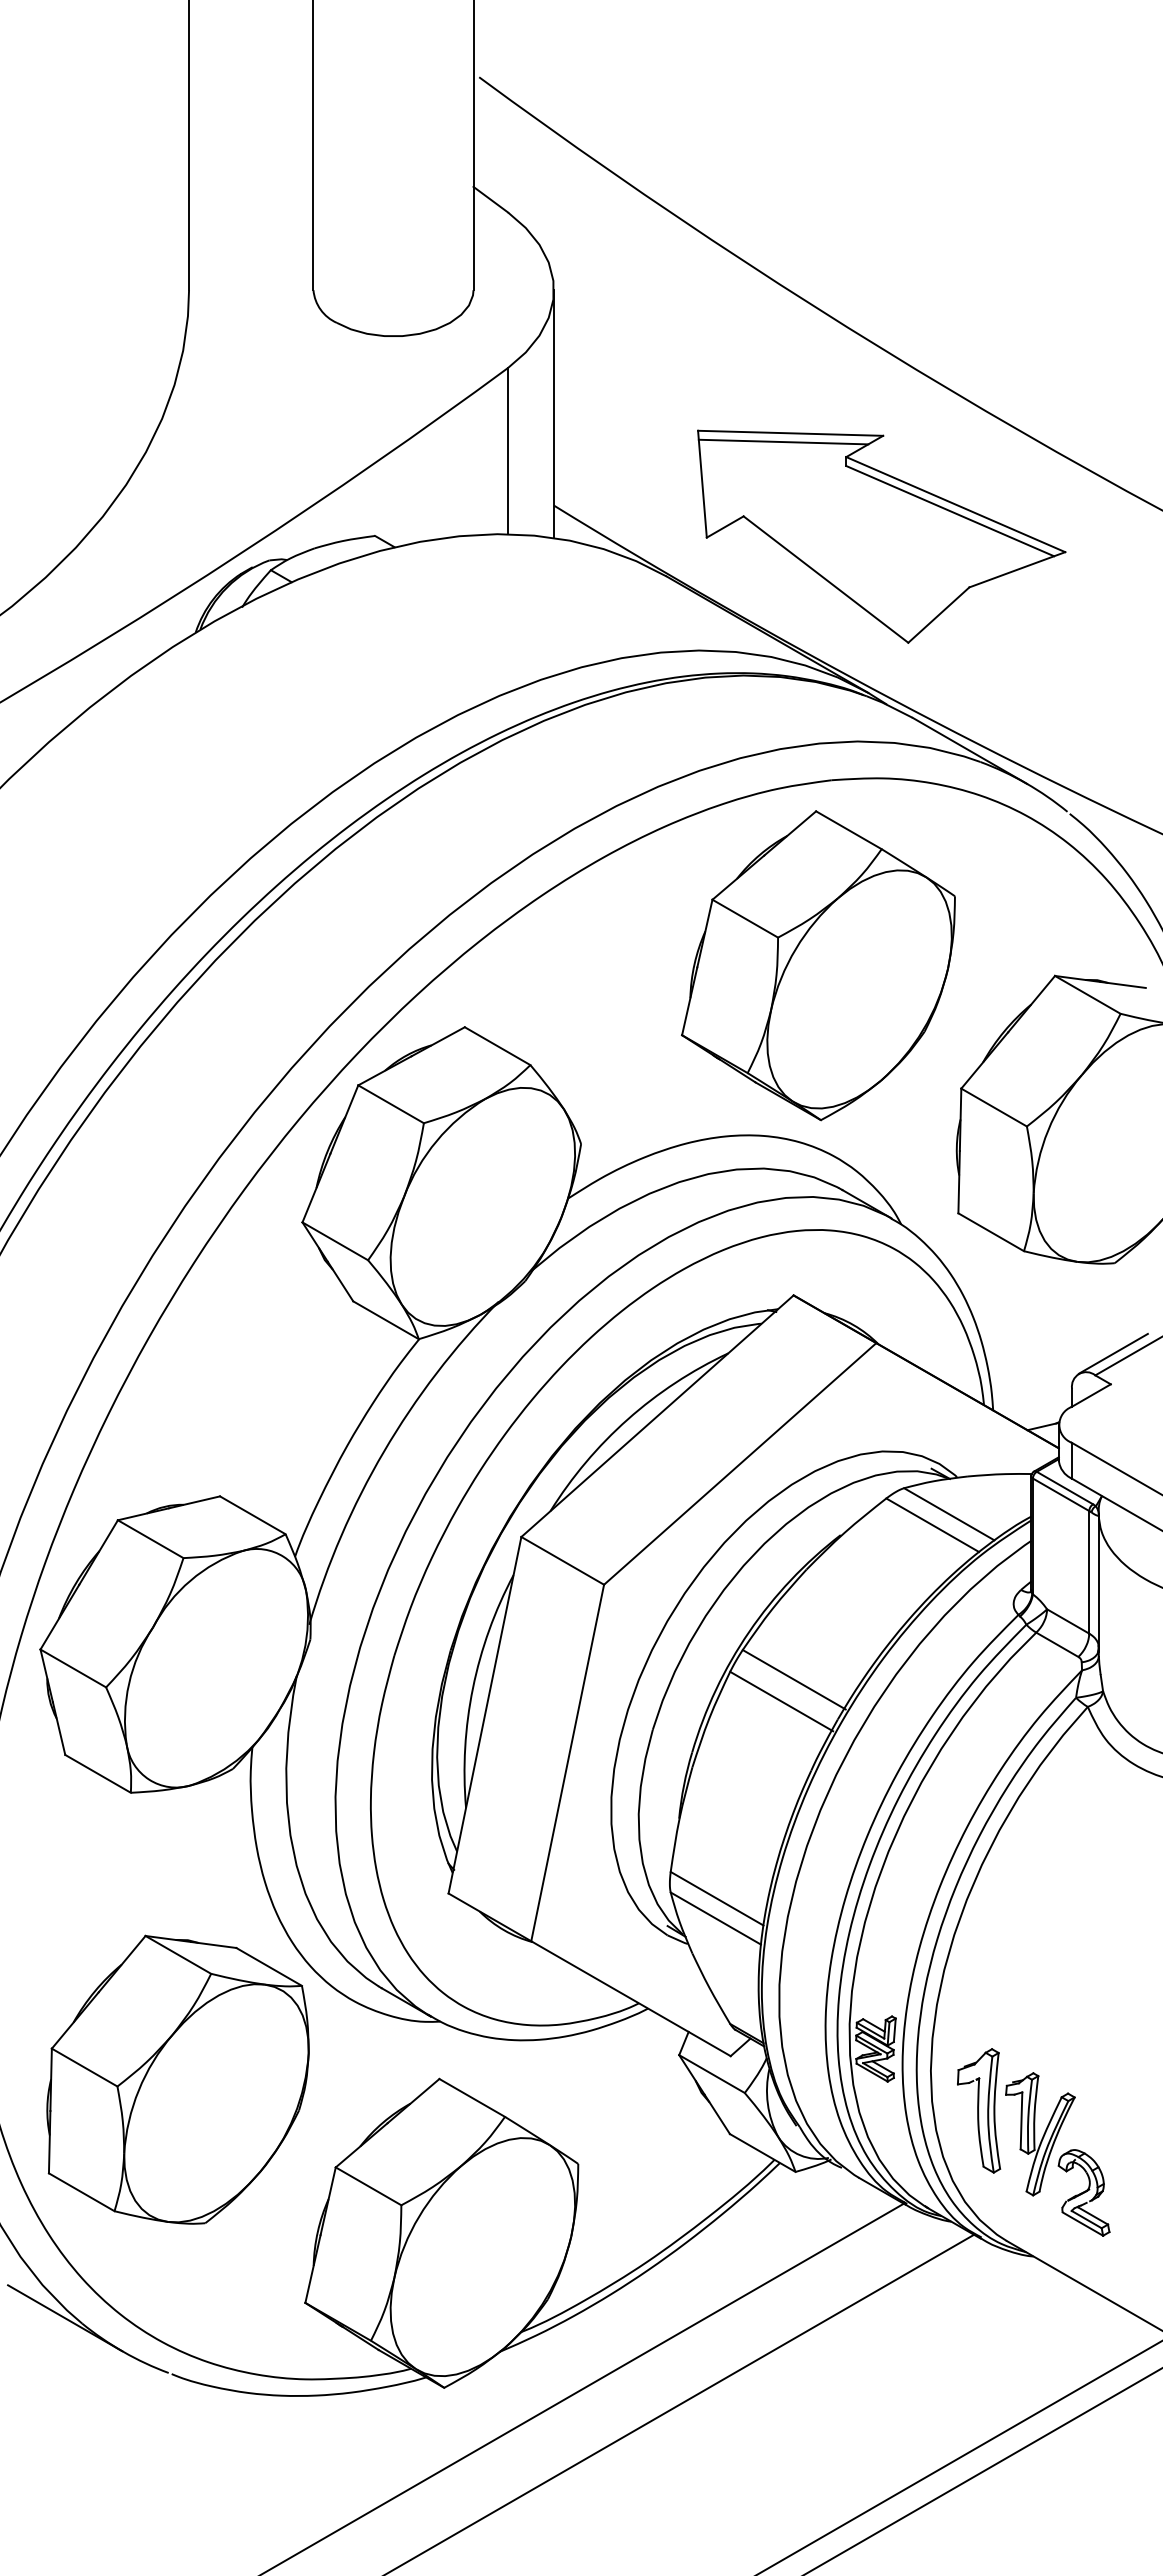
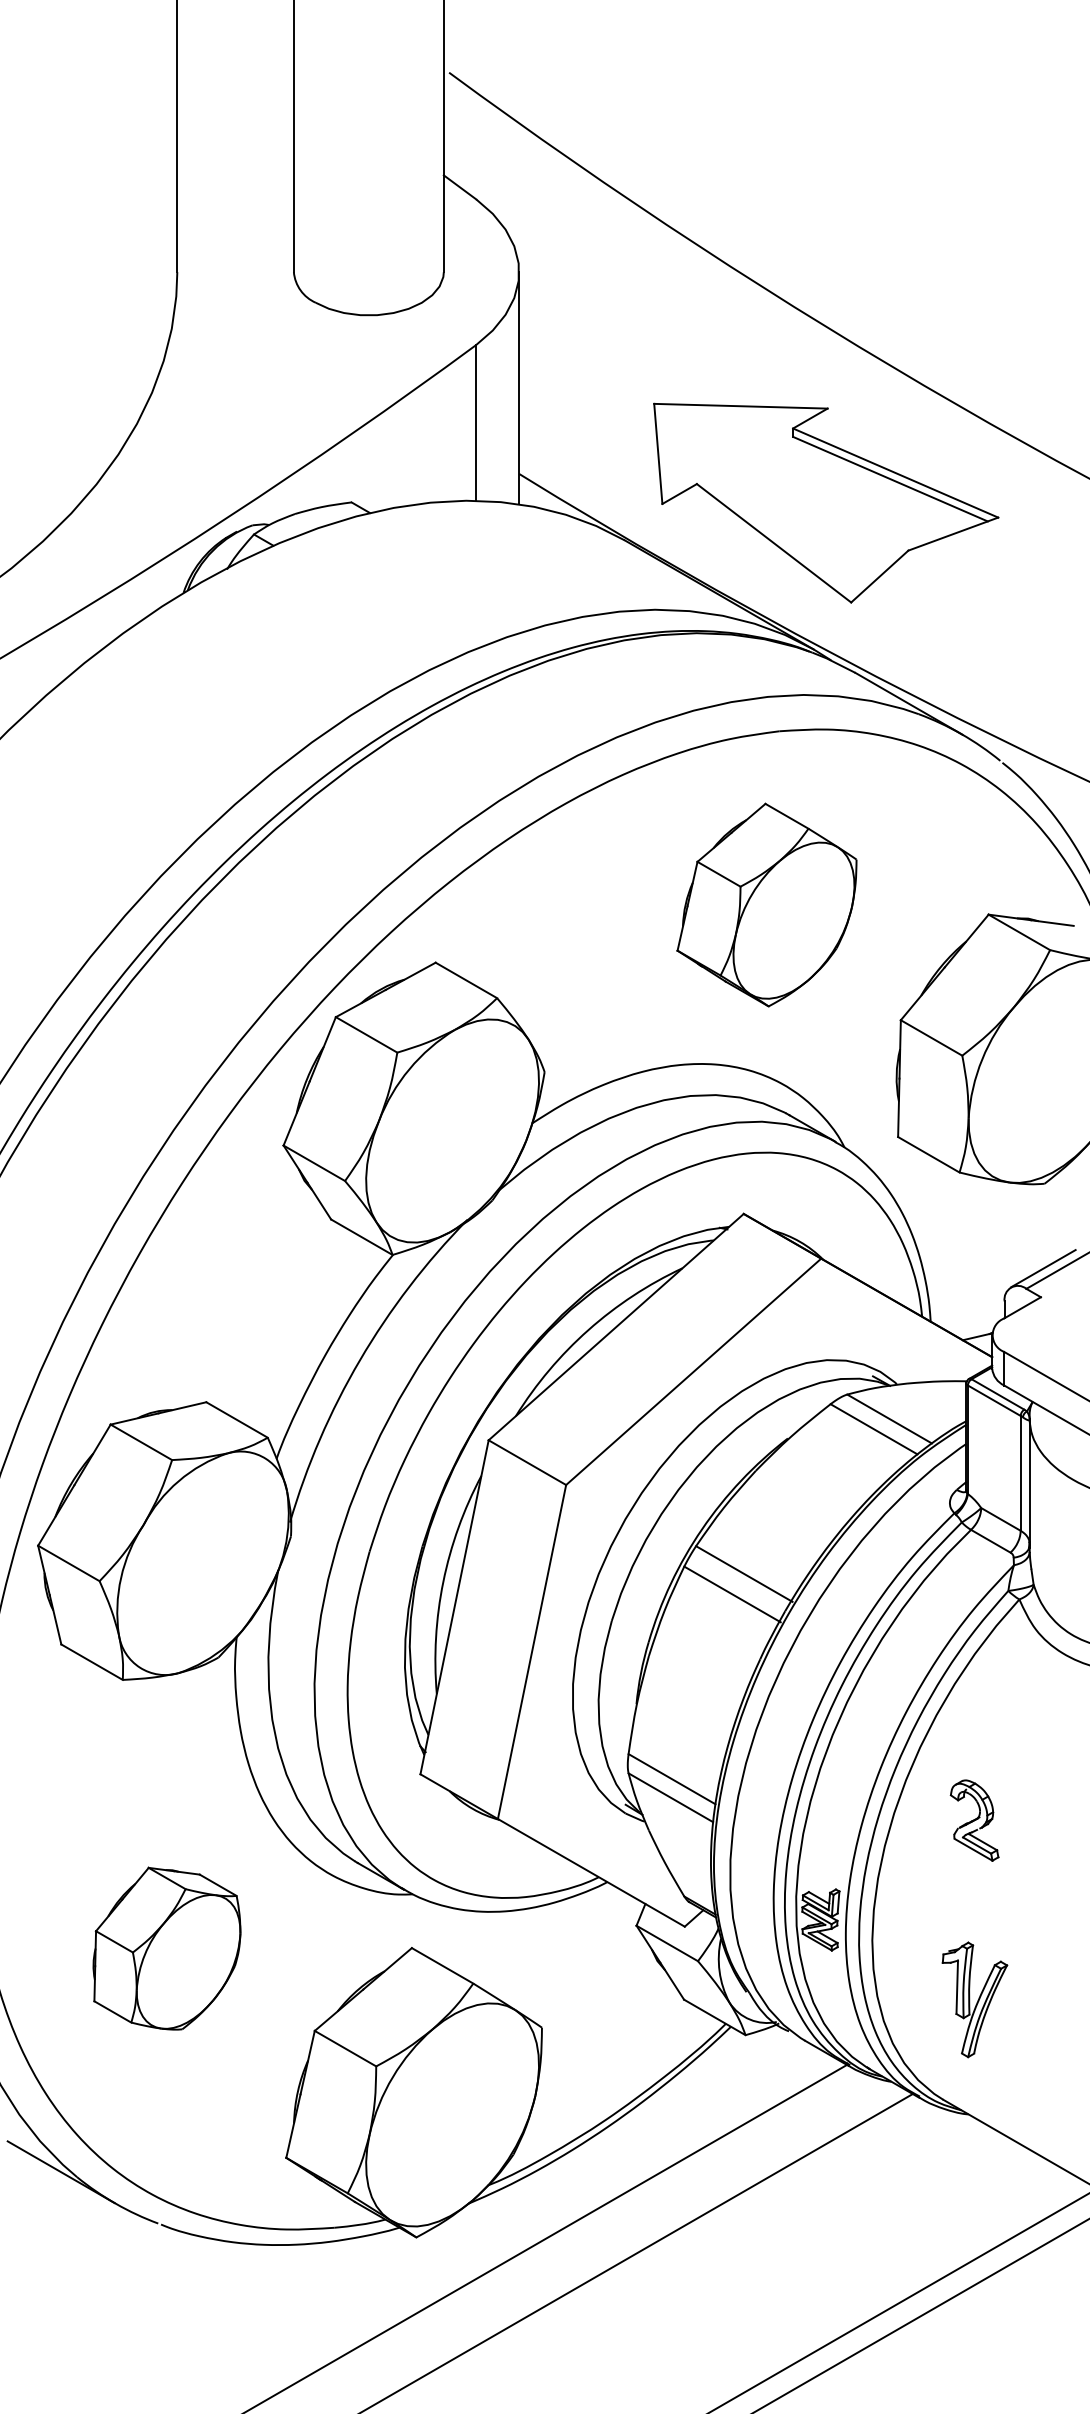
line: (783, 441) -> (734, 413), removed
part: (818, 965) -> (767, 904), size x0.7
part: (177, 2079) -> (166, 1948), size x0.6
part: (979, 2110) -> (917, 1977), removed
part: (1083, 2192) -> (974, 1820), moved

